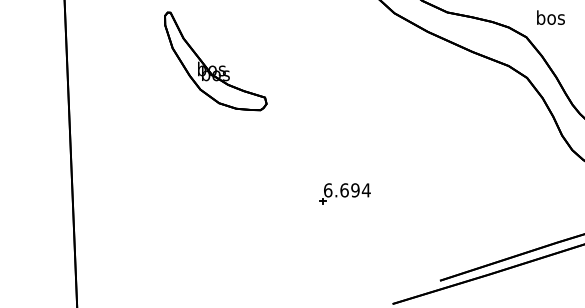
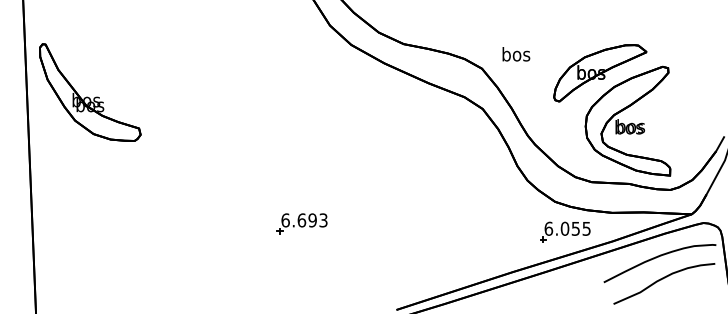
text: (551, 17) -> (516, 54), moved
part: (215, 61) -> (90, 92), moved
text: (366, 190) -> (323, 220), 6.694 -> 6.693

